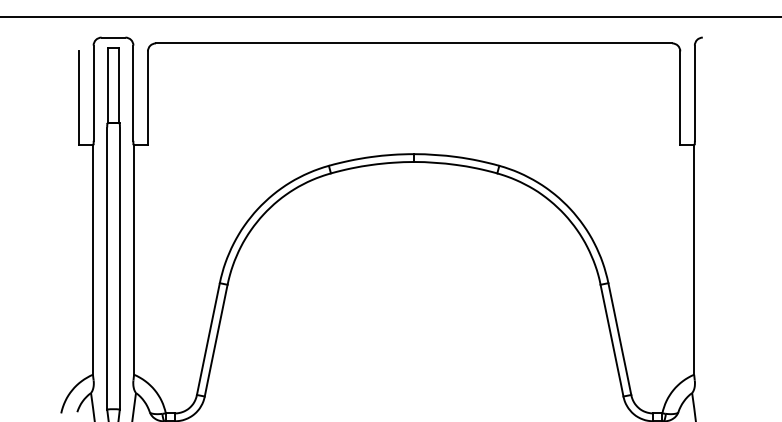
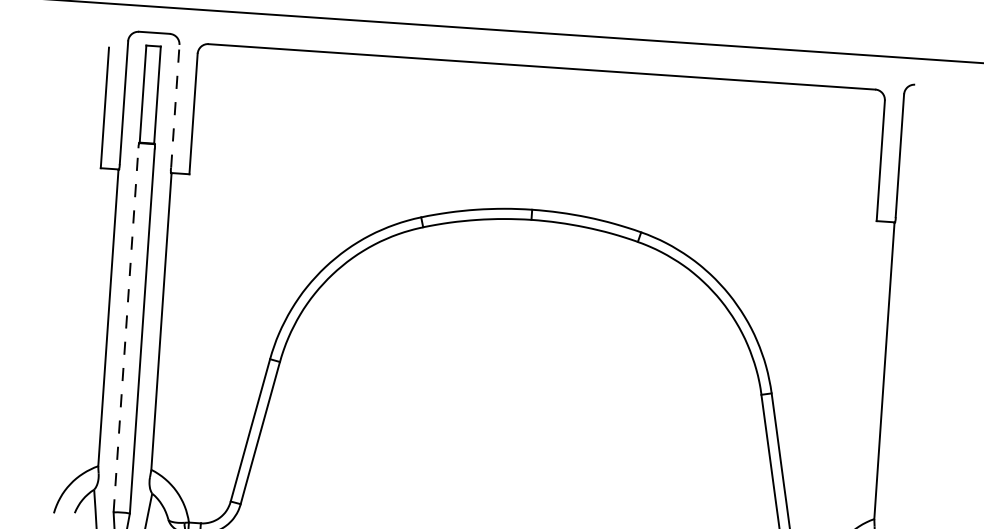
line: (133, 93) -> (175, 106), solid -> dashed
line: (107, 268) -> (126, 330), solid -> dashed

